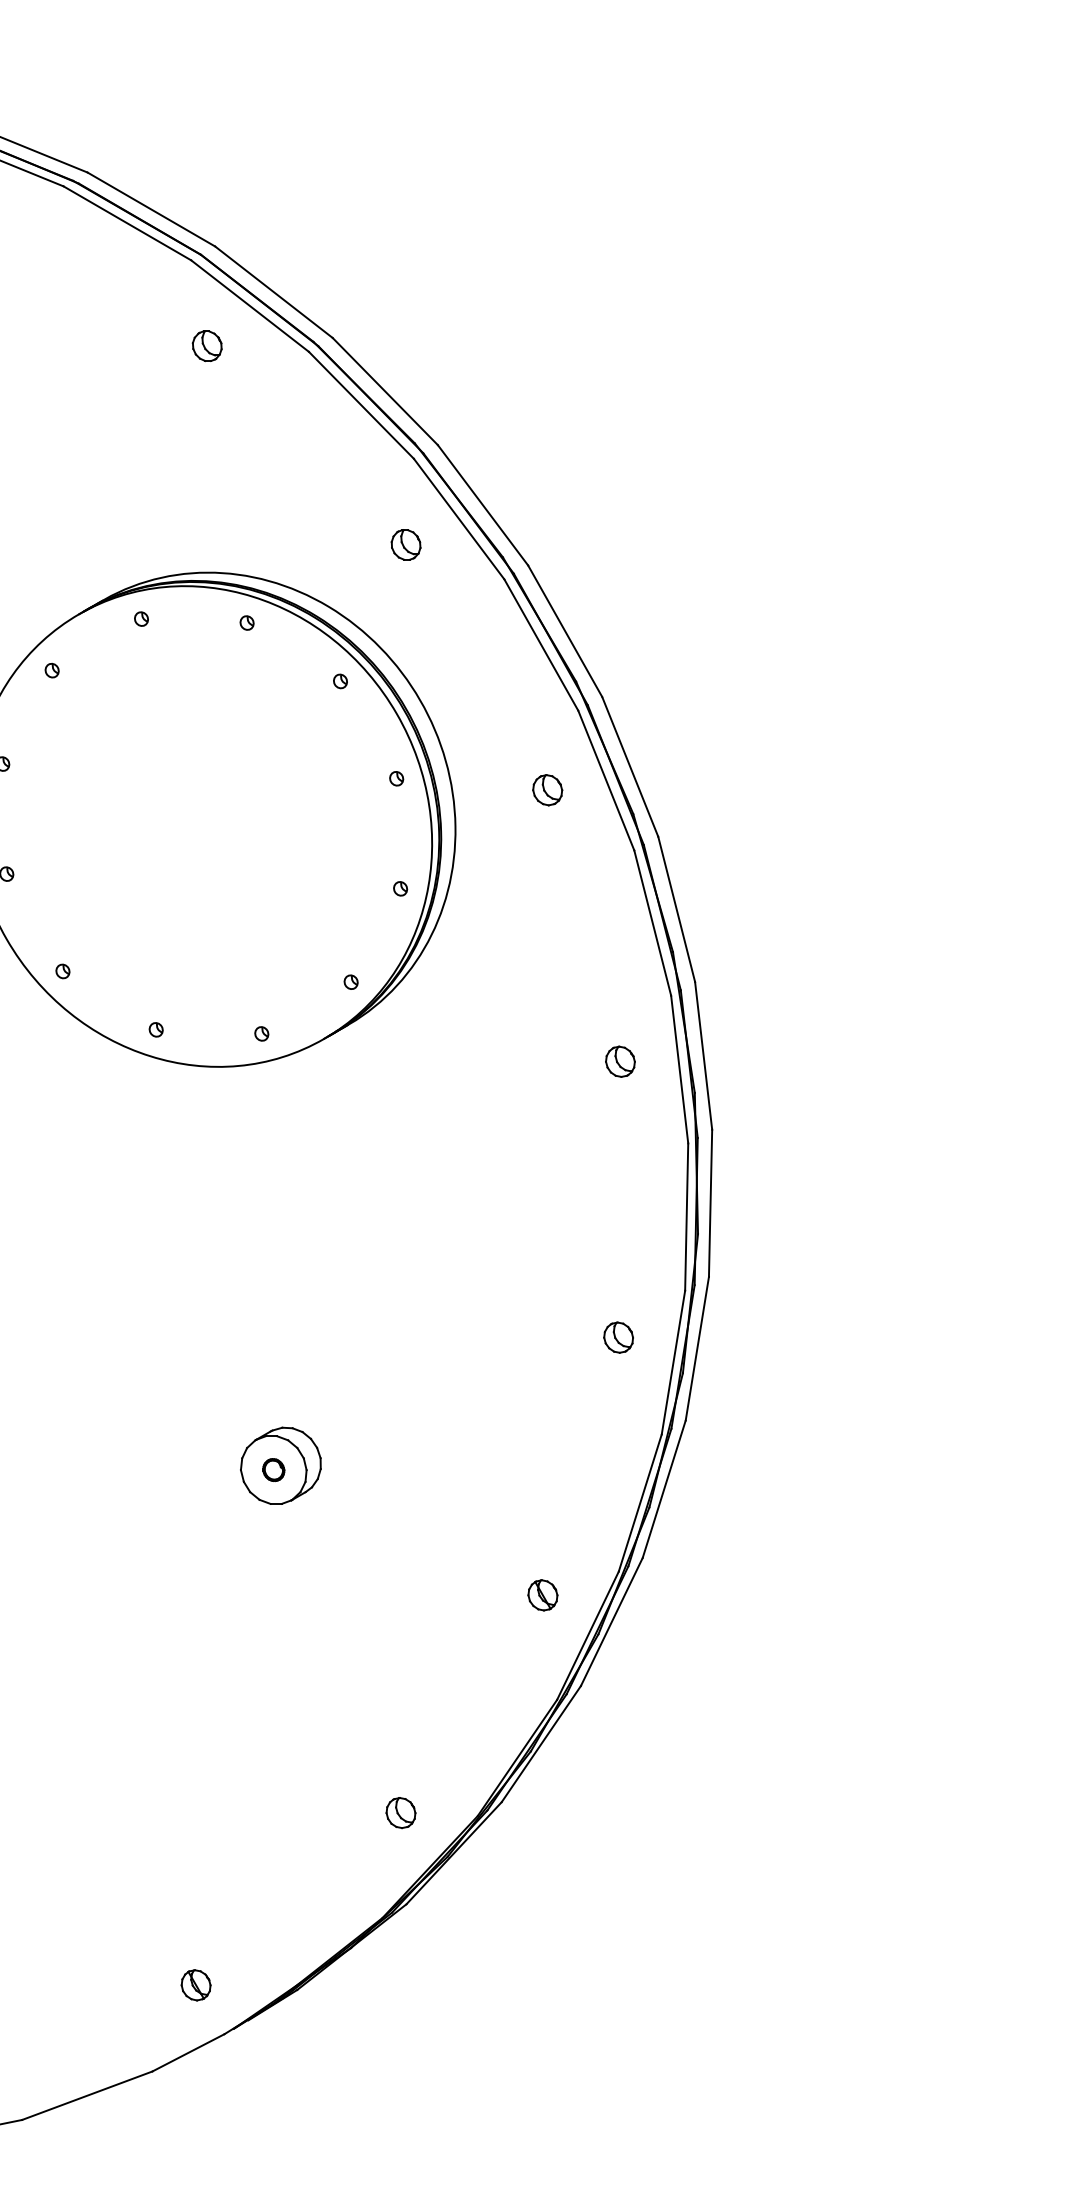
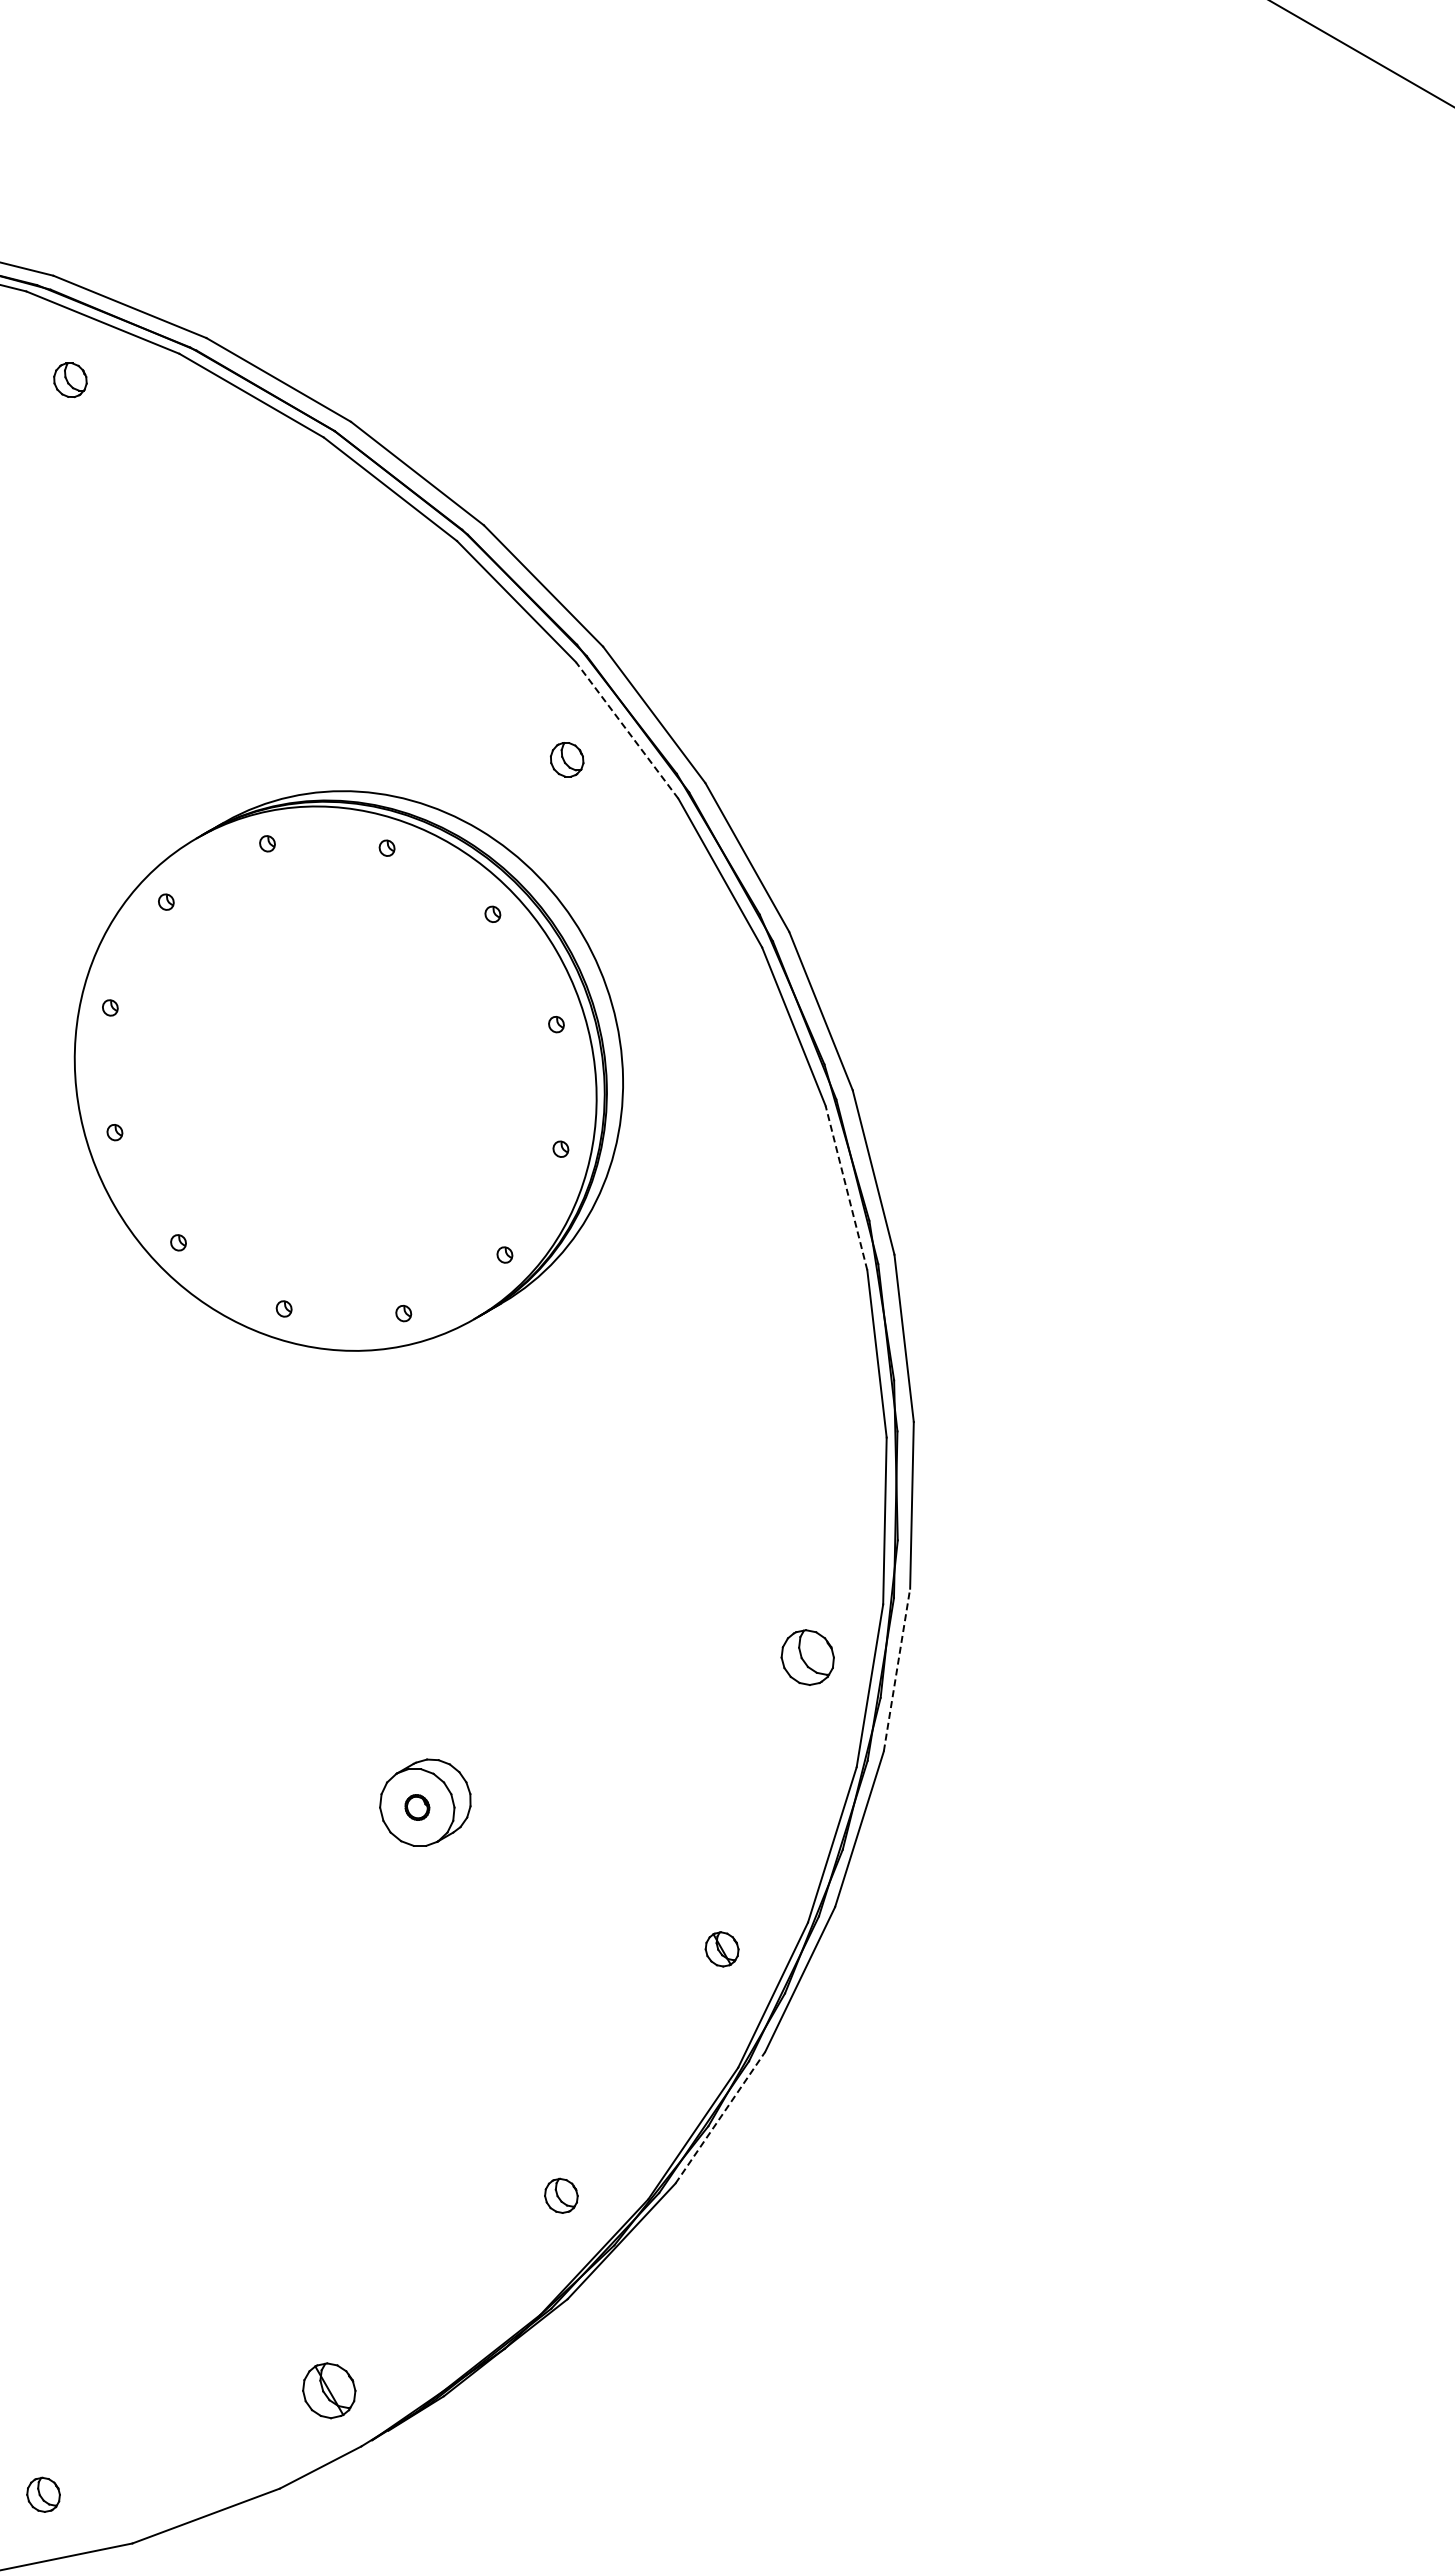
part: (206, 346) -> (341, 534), removed
line: (458, 519) -> (626, 730), solid -> dashed
part: (547, 790) -> (727, 1037), removed
line: (652, 923) -> (846, 1188), solid -> dashed
part: (620, 1062) -> (809, 1345), removed
part: (618, 1337) -> (807, 1657), size x1.6
line: (697, 1348) -> (897, 1669), solid -> dashed
line: (541, 1743) -> (720, 2117), solid -> dashed
part: (196, 1985) -> (329, 2391), size x1.6

